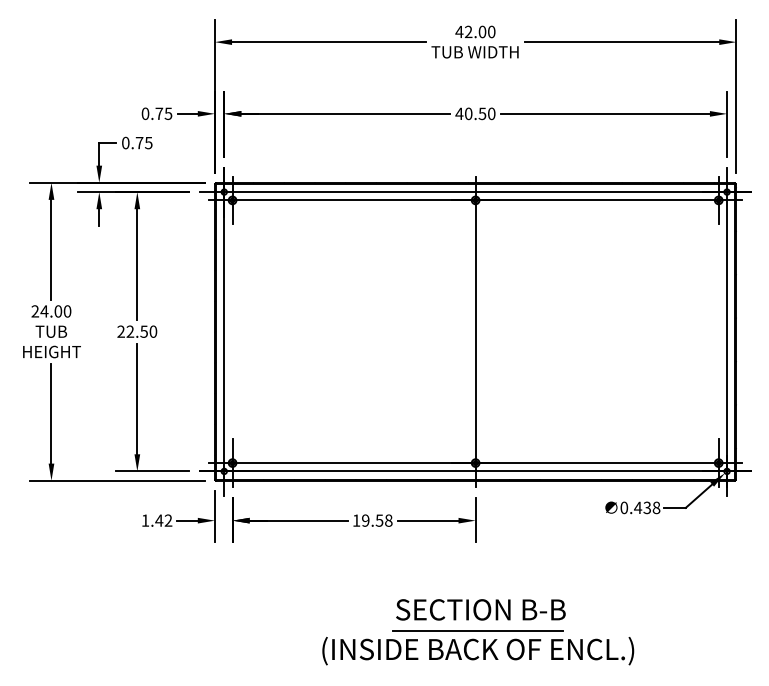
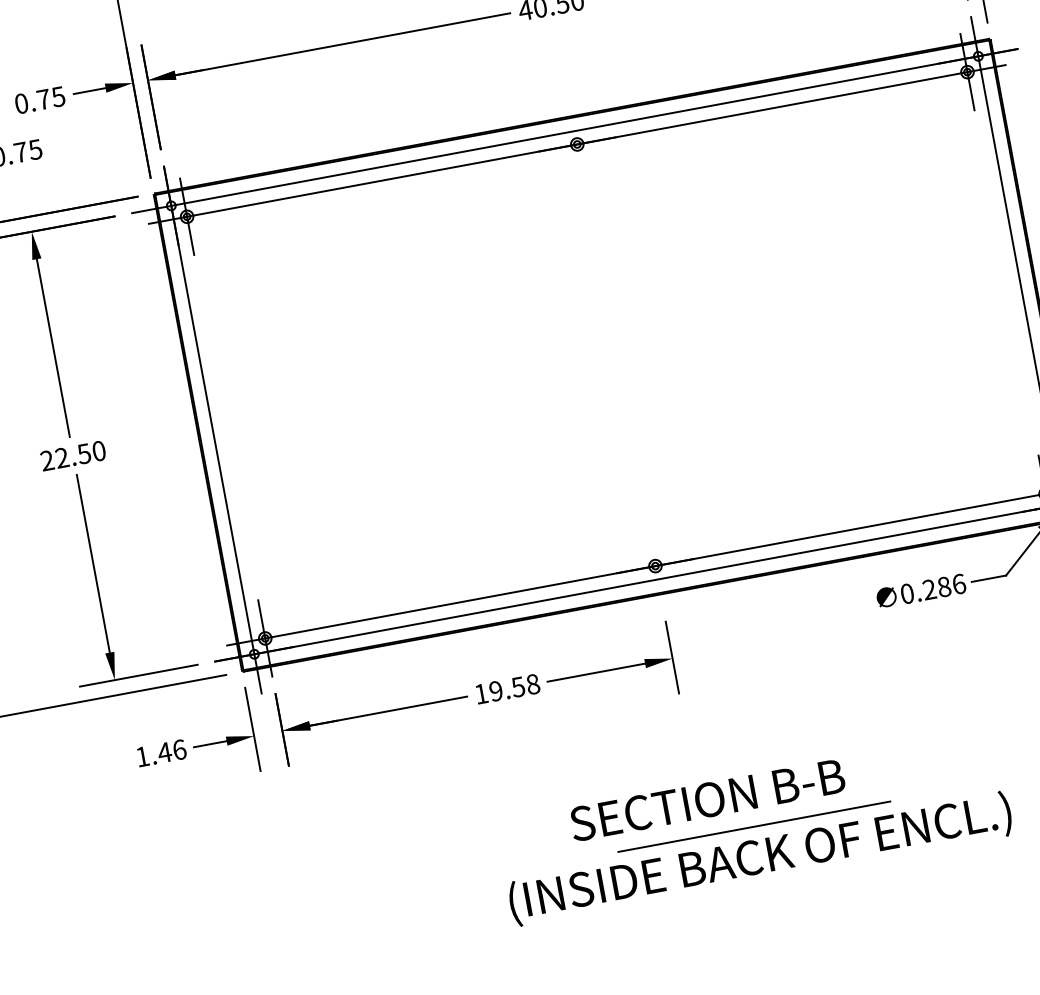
line: (475, 331) -> (616, 354), removed
text: (647, 507) -> (944, 586), 0.438 -> 0.286
text: (168, 520) -> (179, 749), 1.42 -> 1.46
part: (478, 647) -> (759, 852), moved

